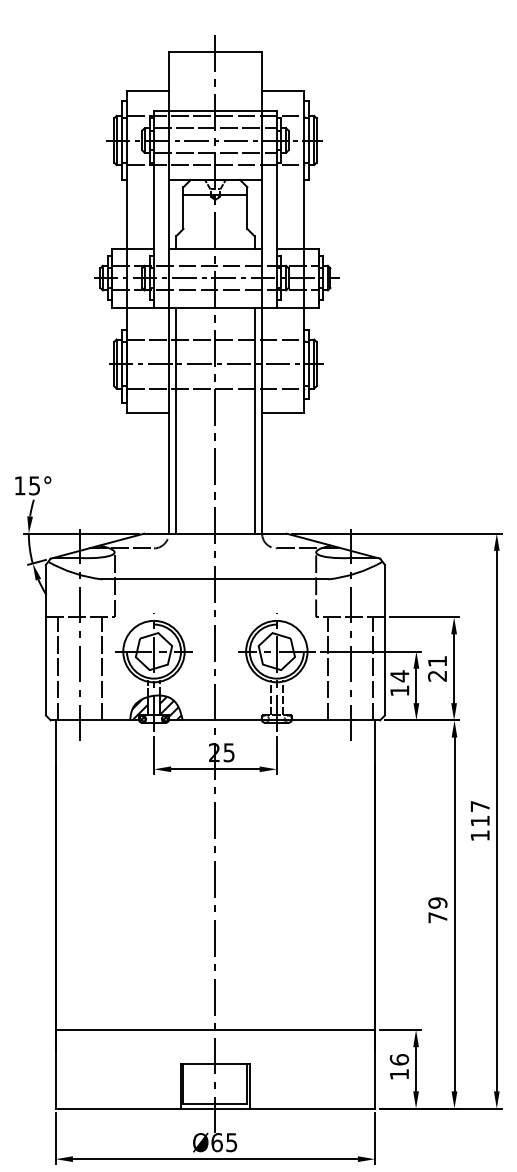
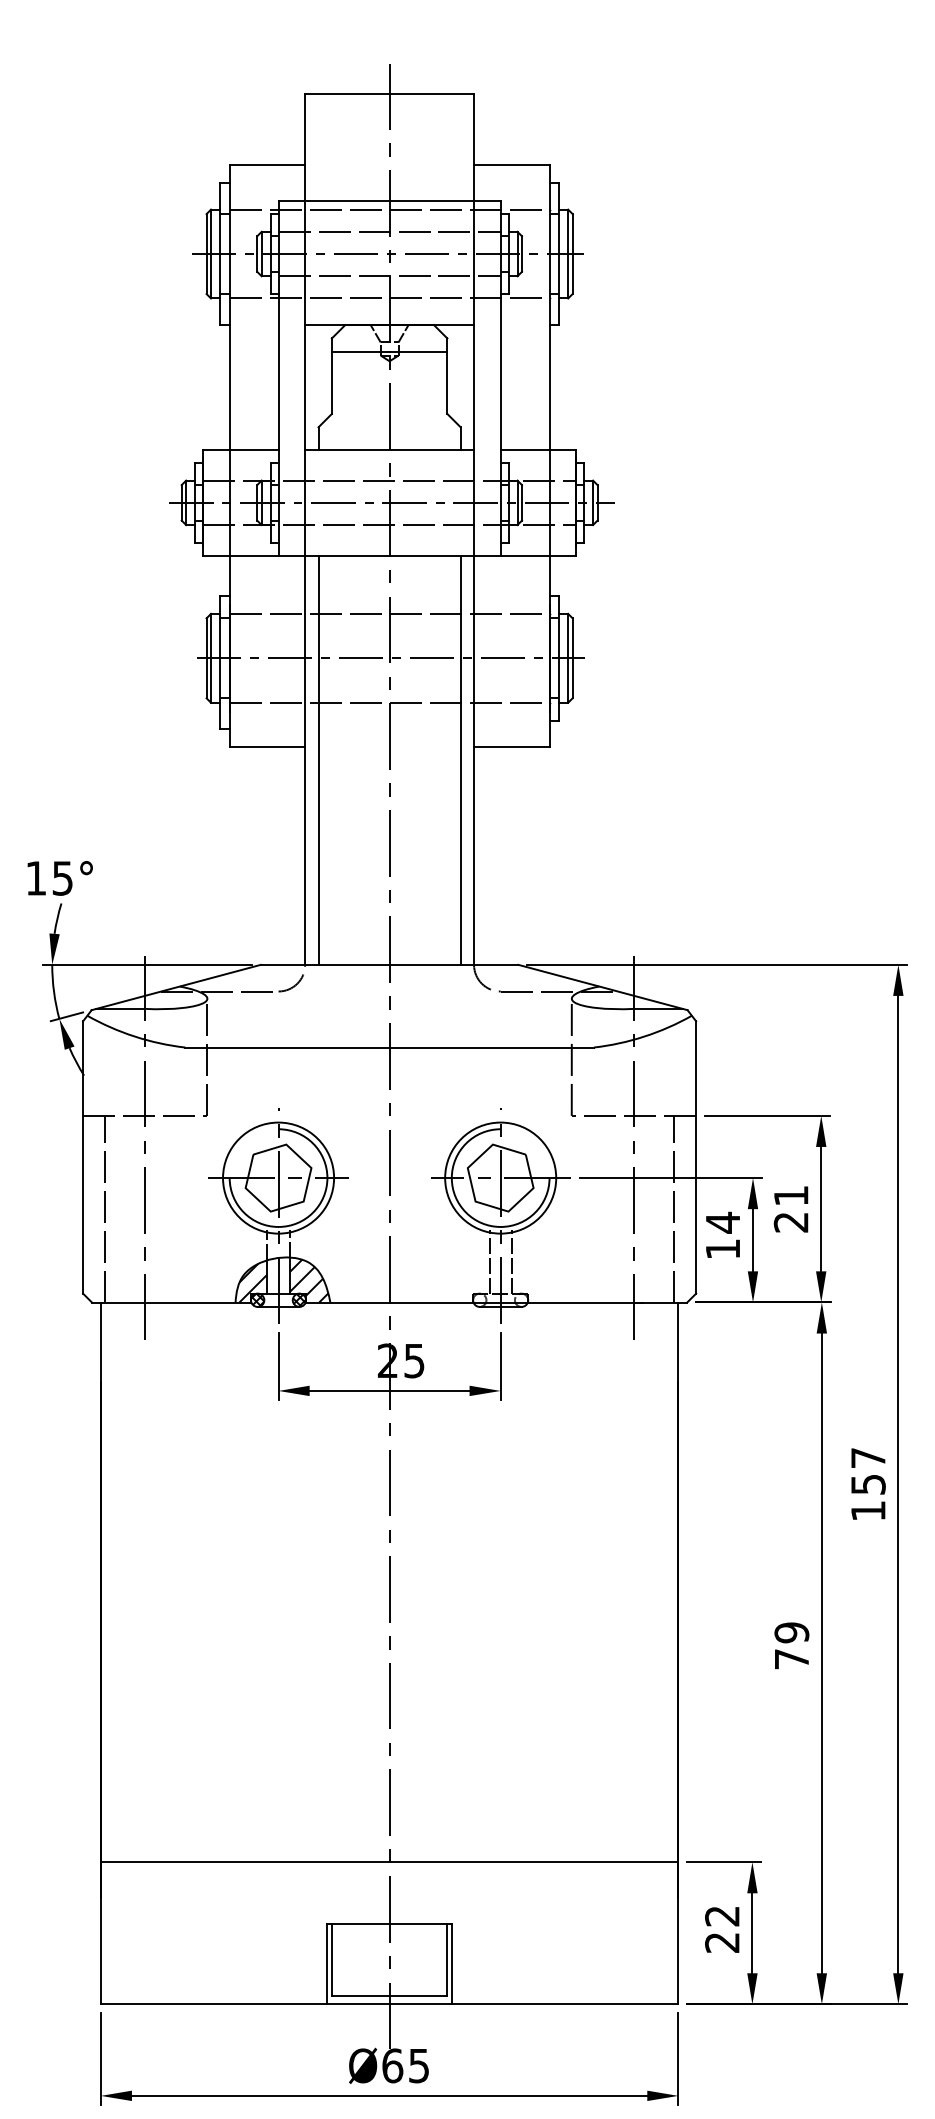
line: (102, 668) -> (185, 1208), removed
line: (328, 668) -> (594, 1208), removed
text: (479, 820) -> (867, 1483), 117 -> 157
text: (399, 1067) -> (722, 1930), 16 -> 22

